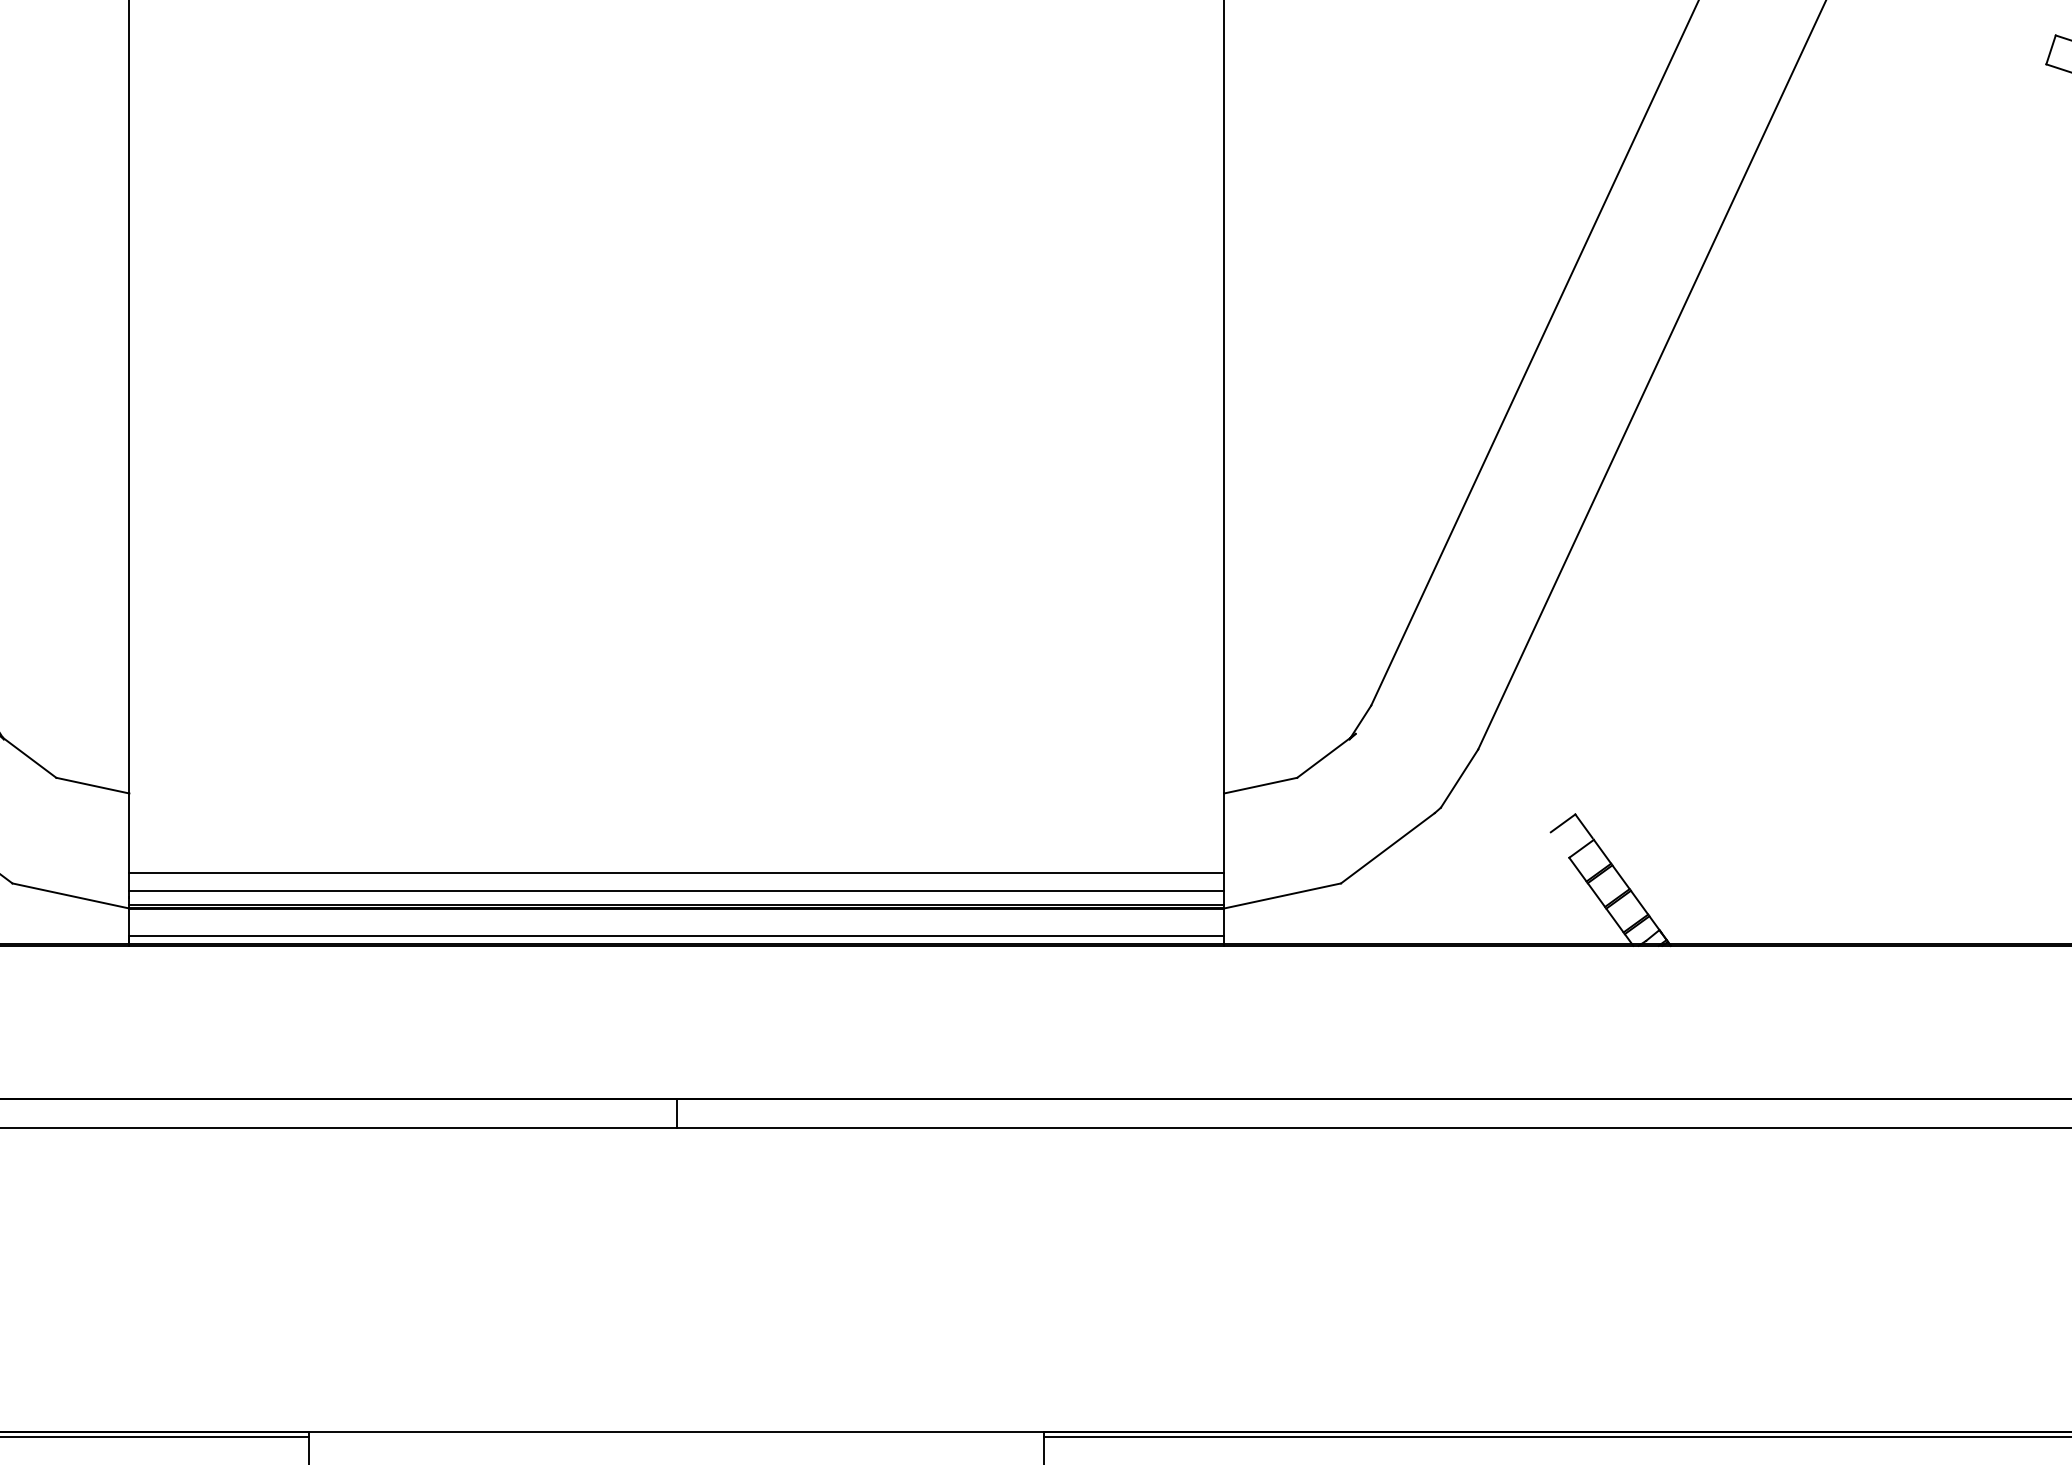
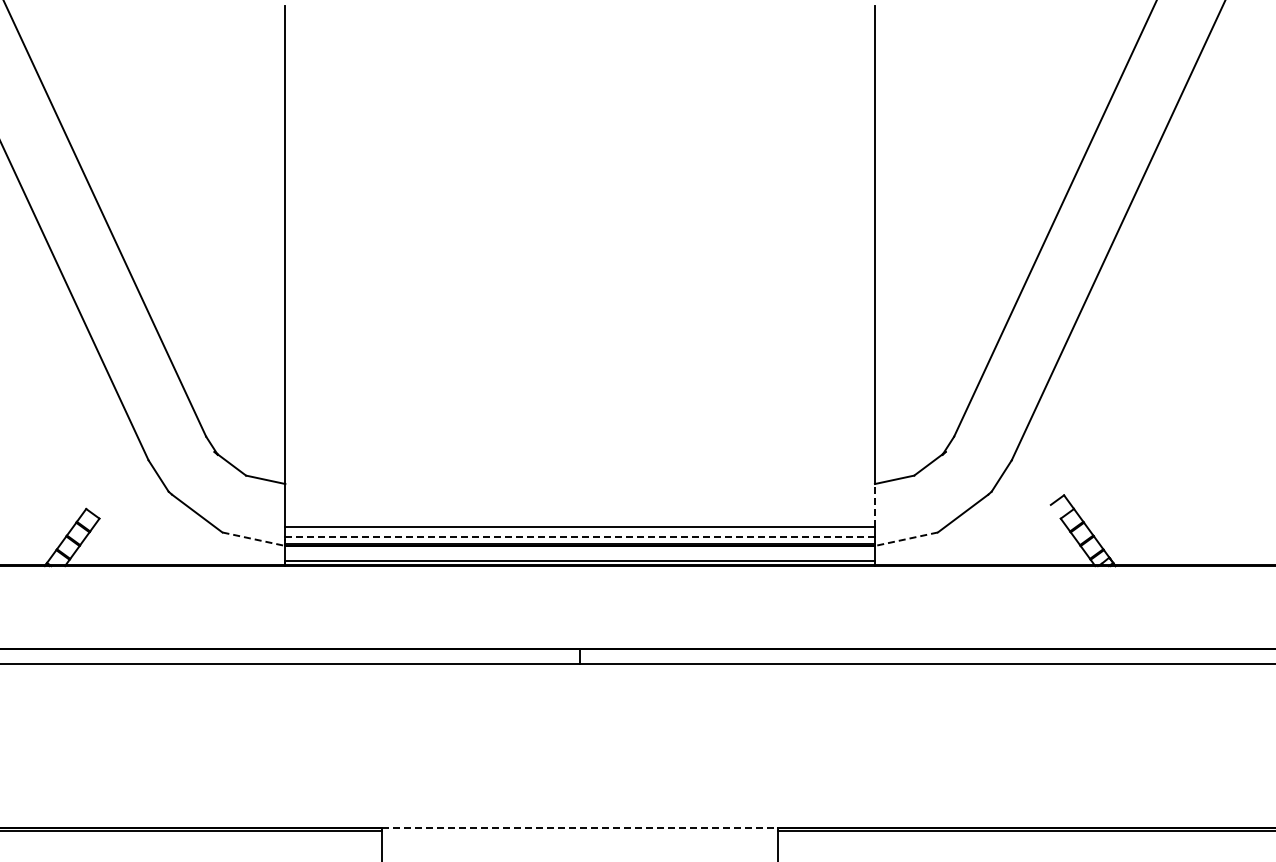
line: (1223, 831) -> (874, 504), solid -> dashed
line: (677, 890) -> (580, 536), solid -> dashed
line: (71, 896) -> (254, 539), solid -> dashed
line: (1280, 896) -> (905, 539), solid -> dashed
line: (677, 1433) -> (580, 828), solid -> dashed

